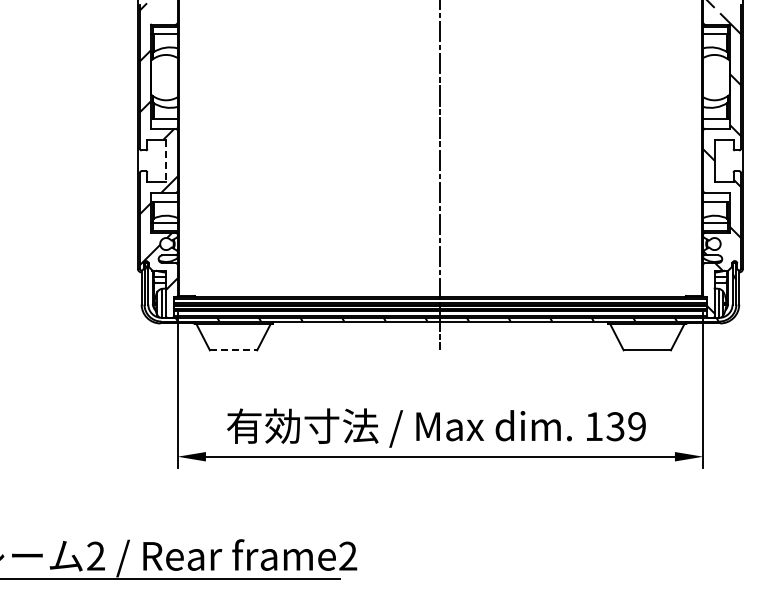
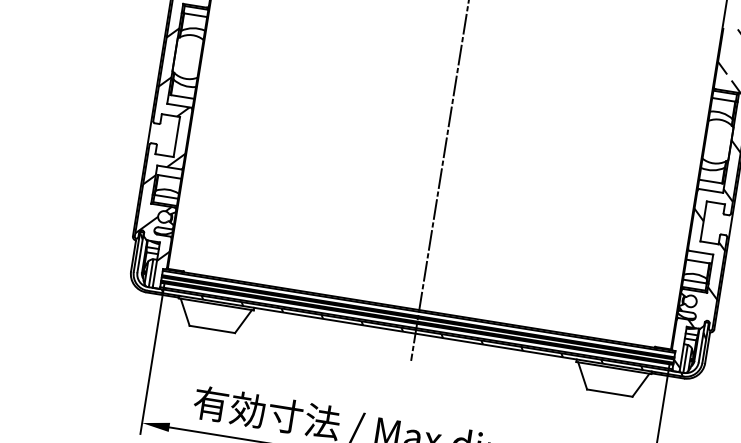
line: (166, 160) -> (177, 136), dashed -> solid
line: (233, 350) -> (212, 329), dashed -> solid

